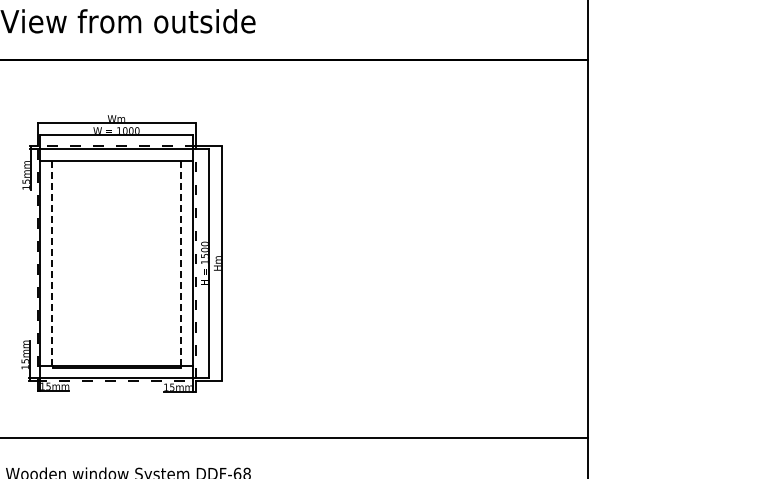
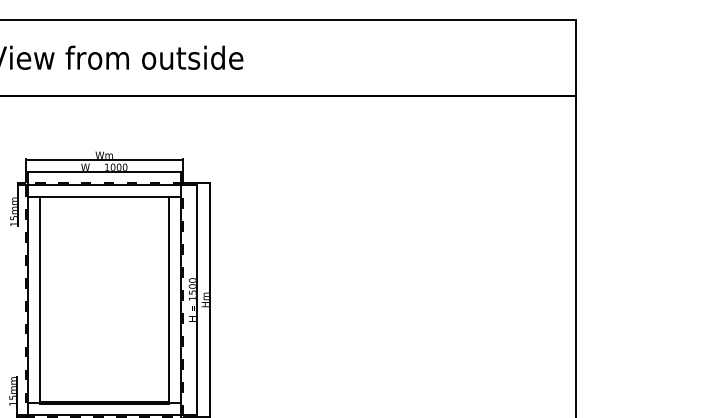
line: (52, 263) -> (40, 299), dashed -> solid
line: (181, 263) -> (169, 299), dashed -> solid

